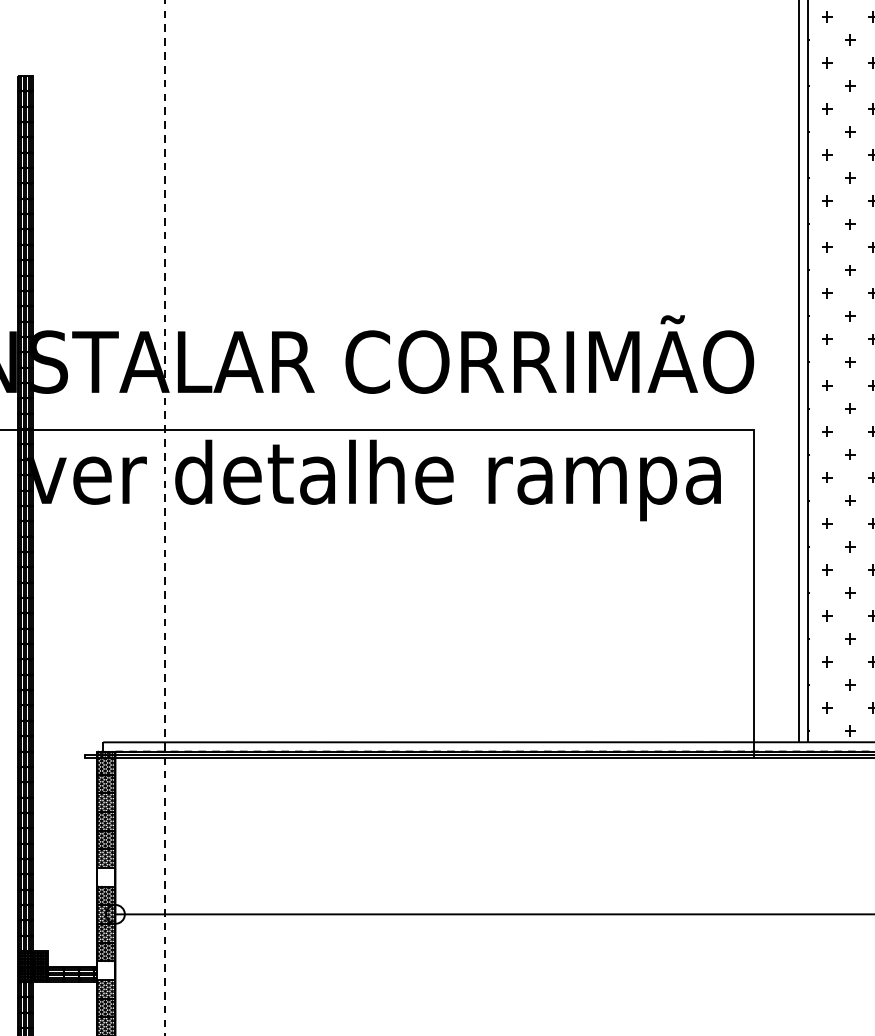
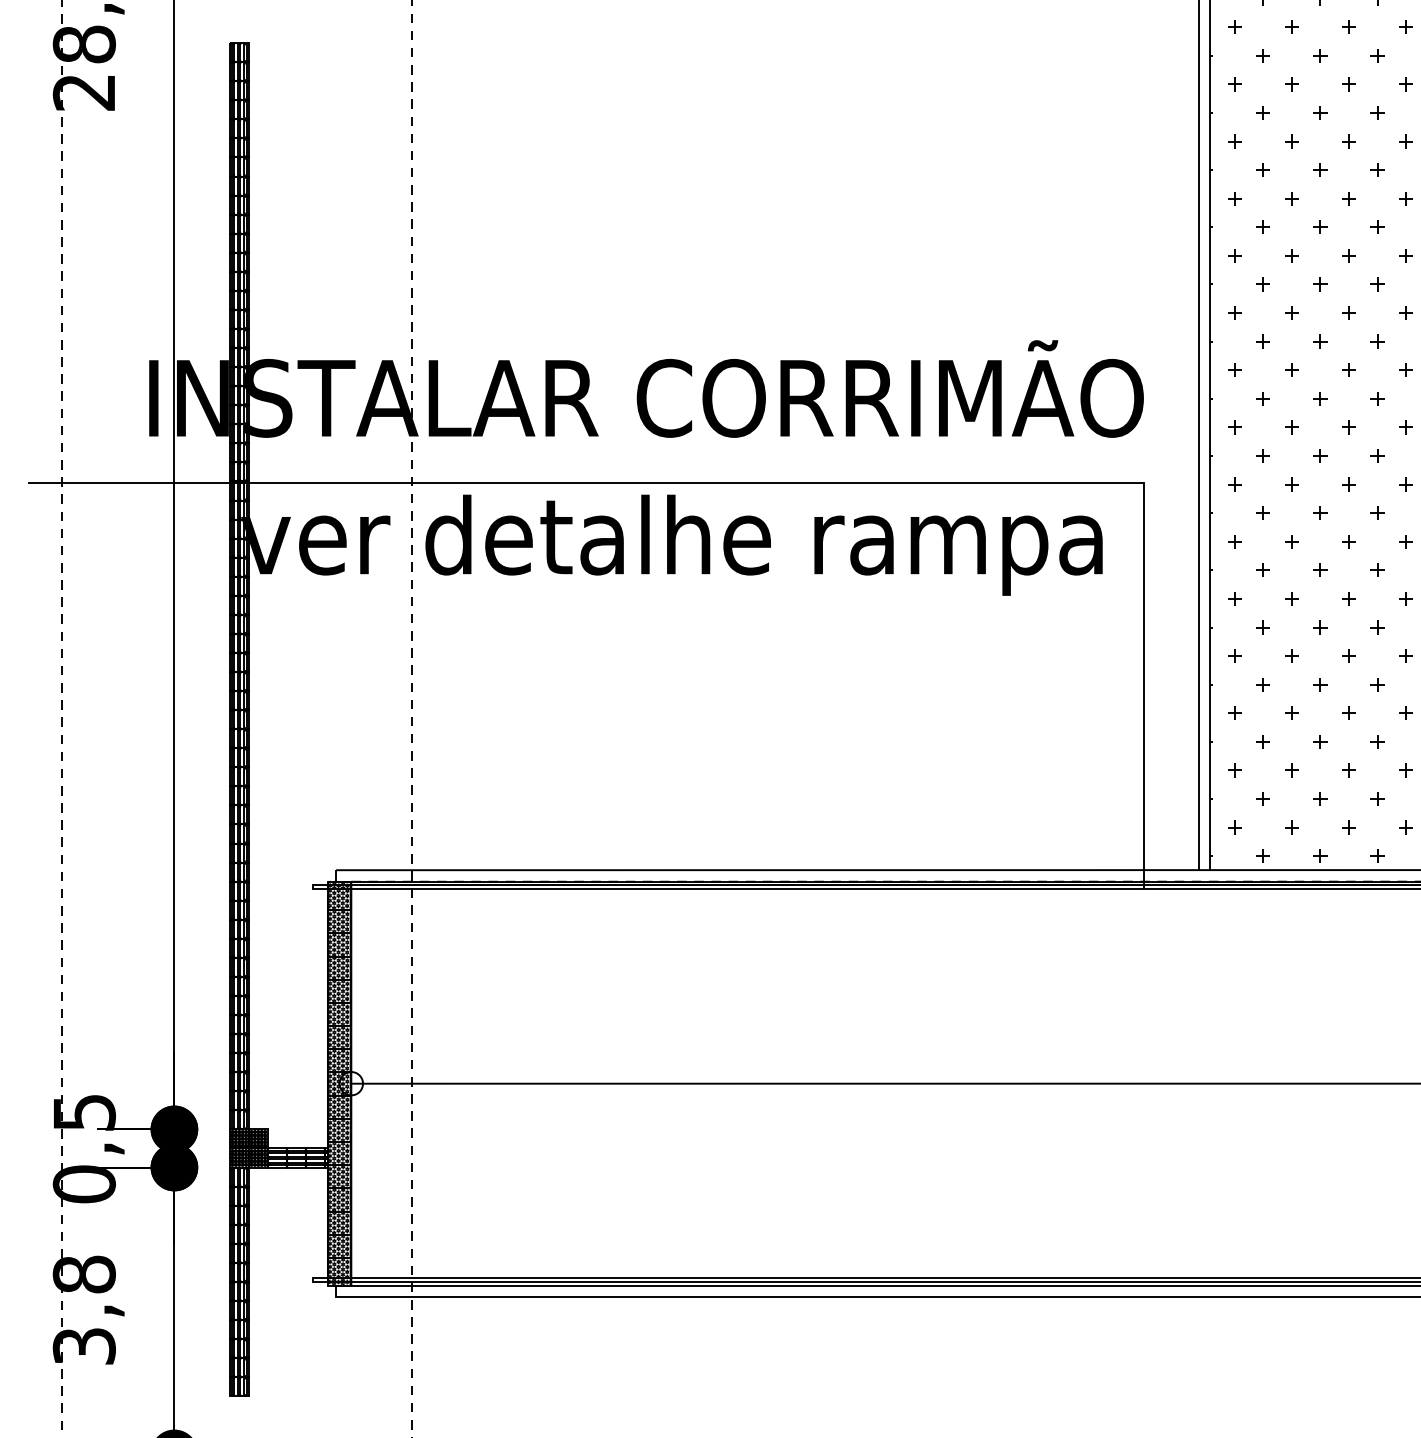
hatch: (105, 877) -> (339, 1037), added
hatch: (105, 970) -> (339, 1153), added

